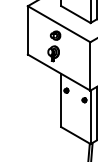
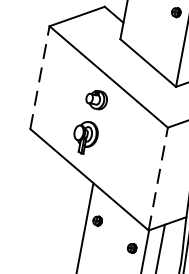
line: (27, 29) -> (39, 75), solid -> dashed
line: (90, 65) -> (158, 177), solid -> dashed

